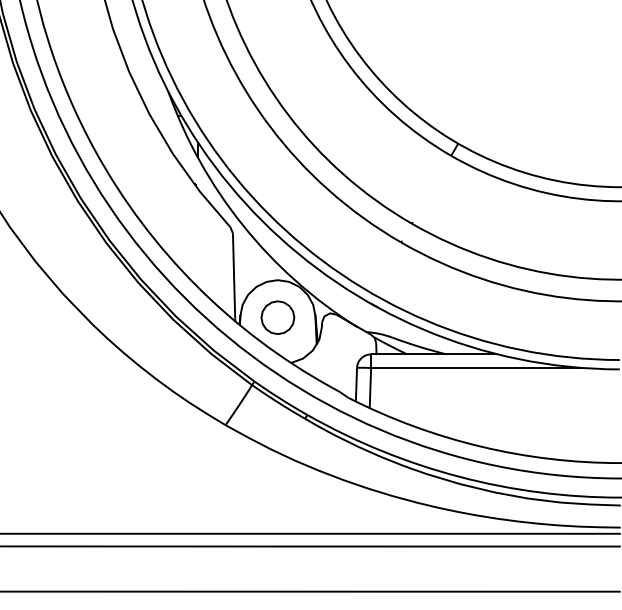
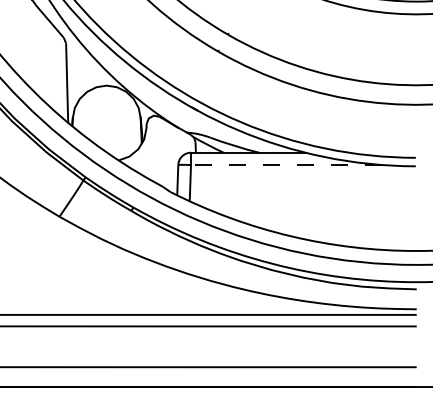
part: (277, 317) -> (106, 119), removed
line: (476, 367) -> (286, 164), solid -> dashed

